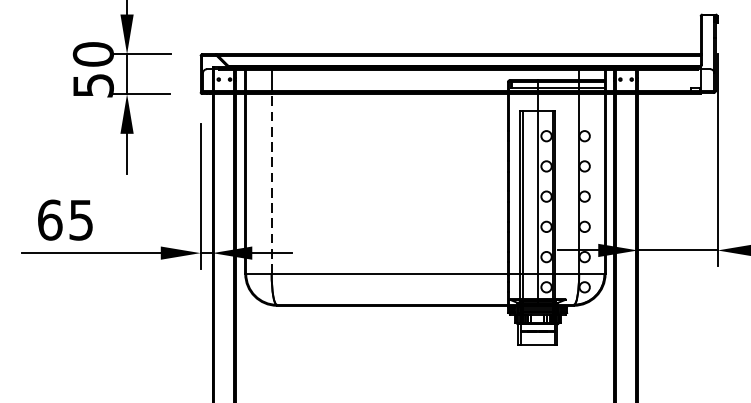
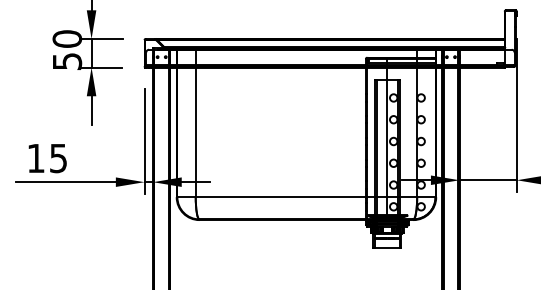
line: (271, 184) -> (195, 132), dashed -> solid
text: (50, 220) -> (36, 158), 65 -> 15

